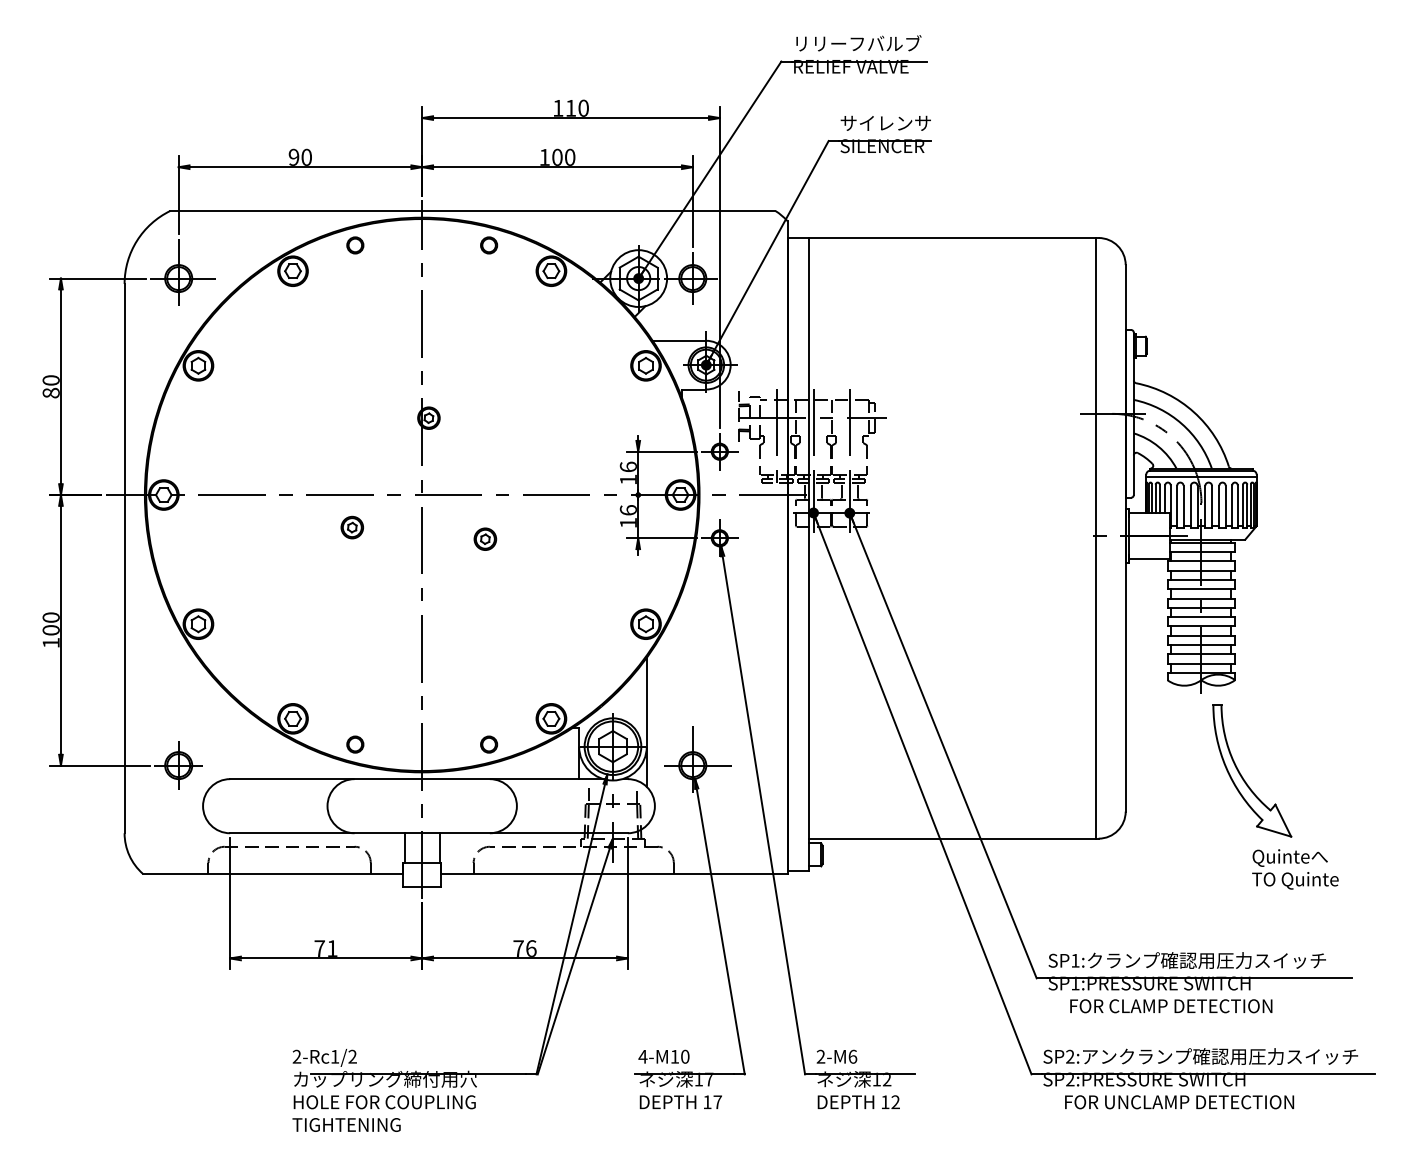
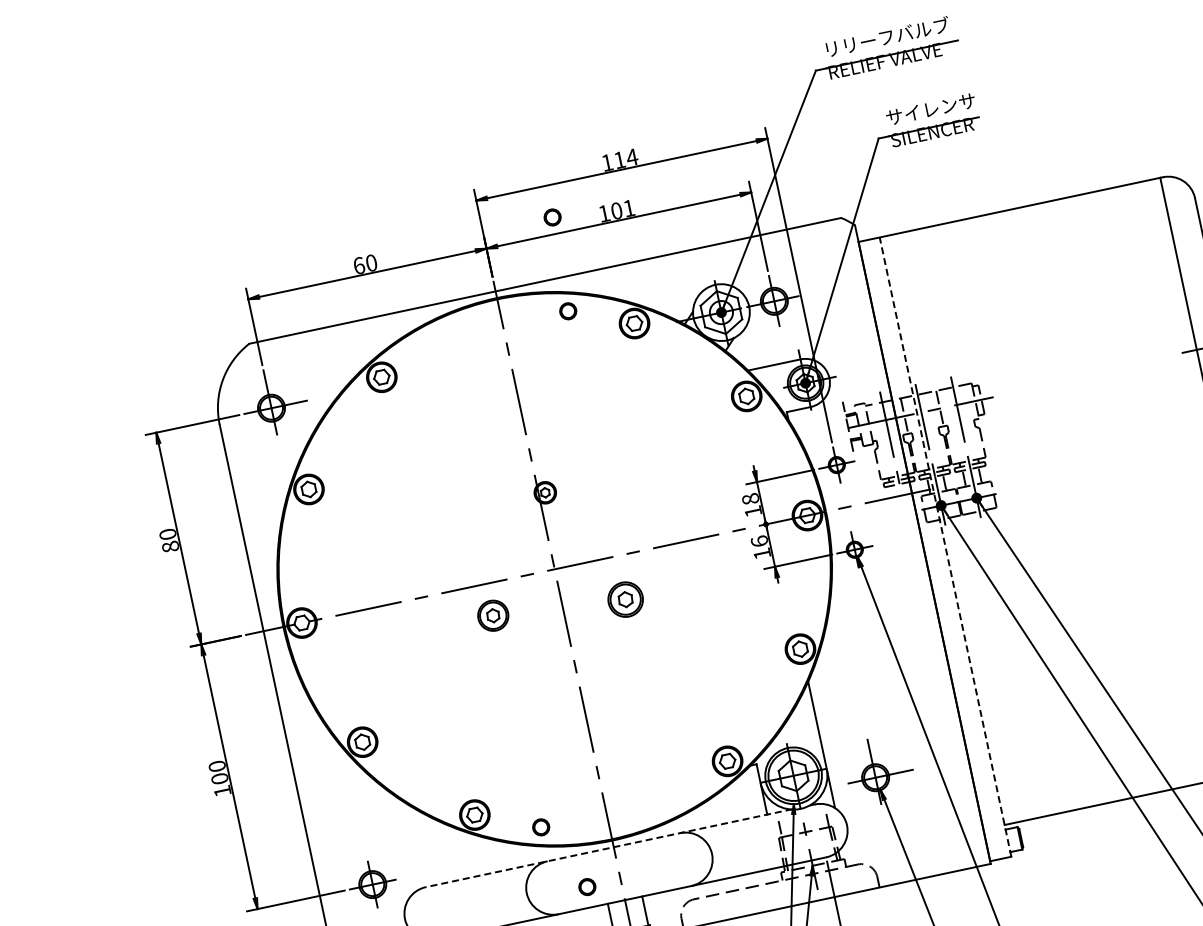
text: (583, 107) -> (631, 156), 110 -> 114
text: (293, 156) -> (358, 264), 90 -> 60
text: (570, 156) -> (629, 207), 100 -> 101
circle: (355, 245) -> (552, 217), moved
text: (627, 466) -> (749, 498), 16 -> 18
part: (351, 527) -> (492, 615), size x1.4
part: (485, 538) -> (625, 598), size x1.6
line: (809, 554) -> (945, 546), solid -> dashed
circle: (489, 744) -> (587, 886), moved
line: (416, 779) -> (608, 848), solid -> dashed

